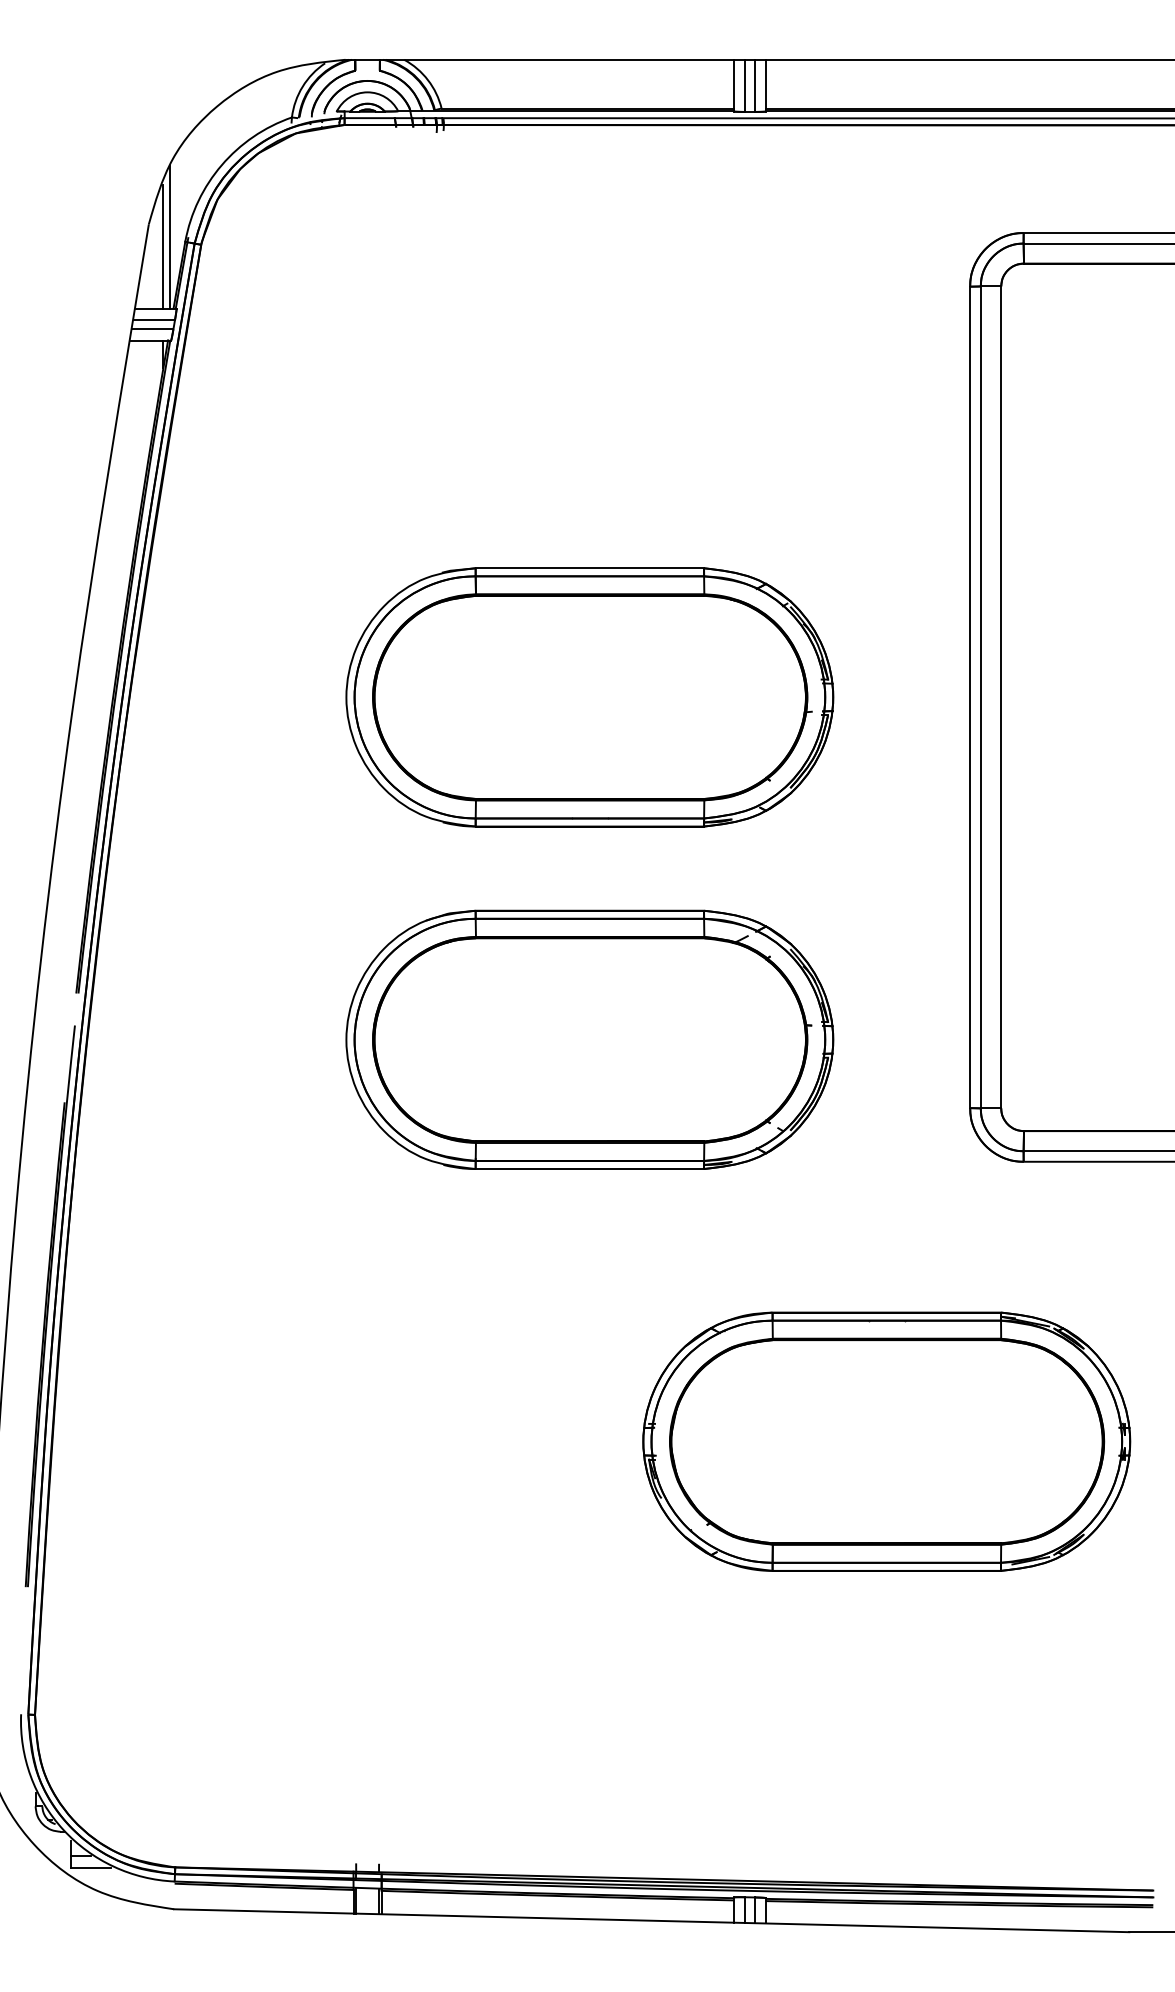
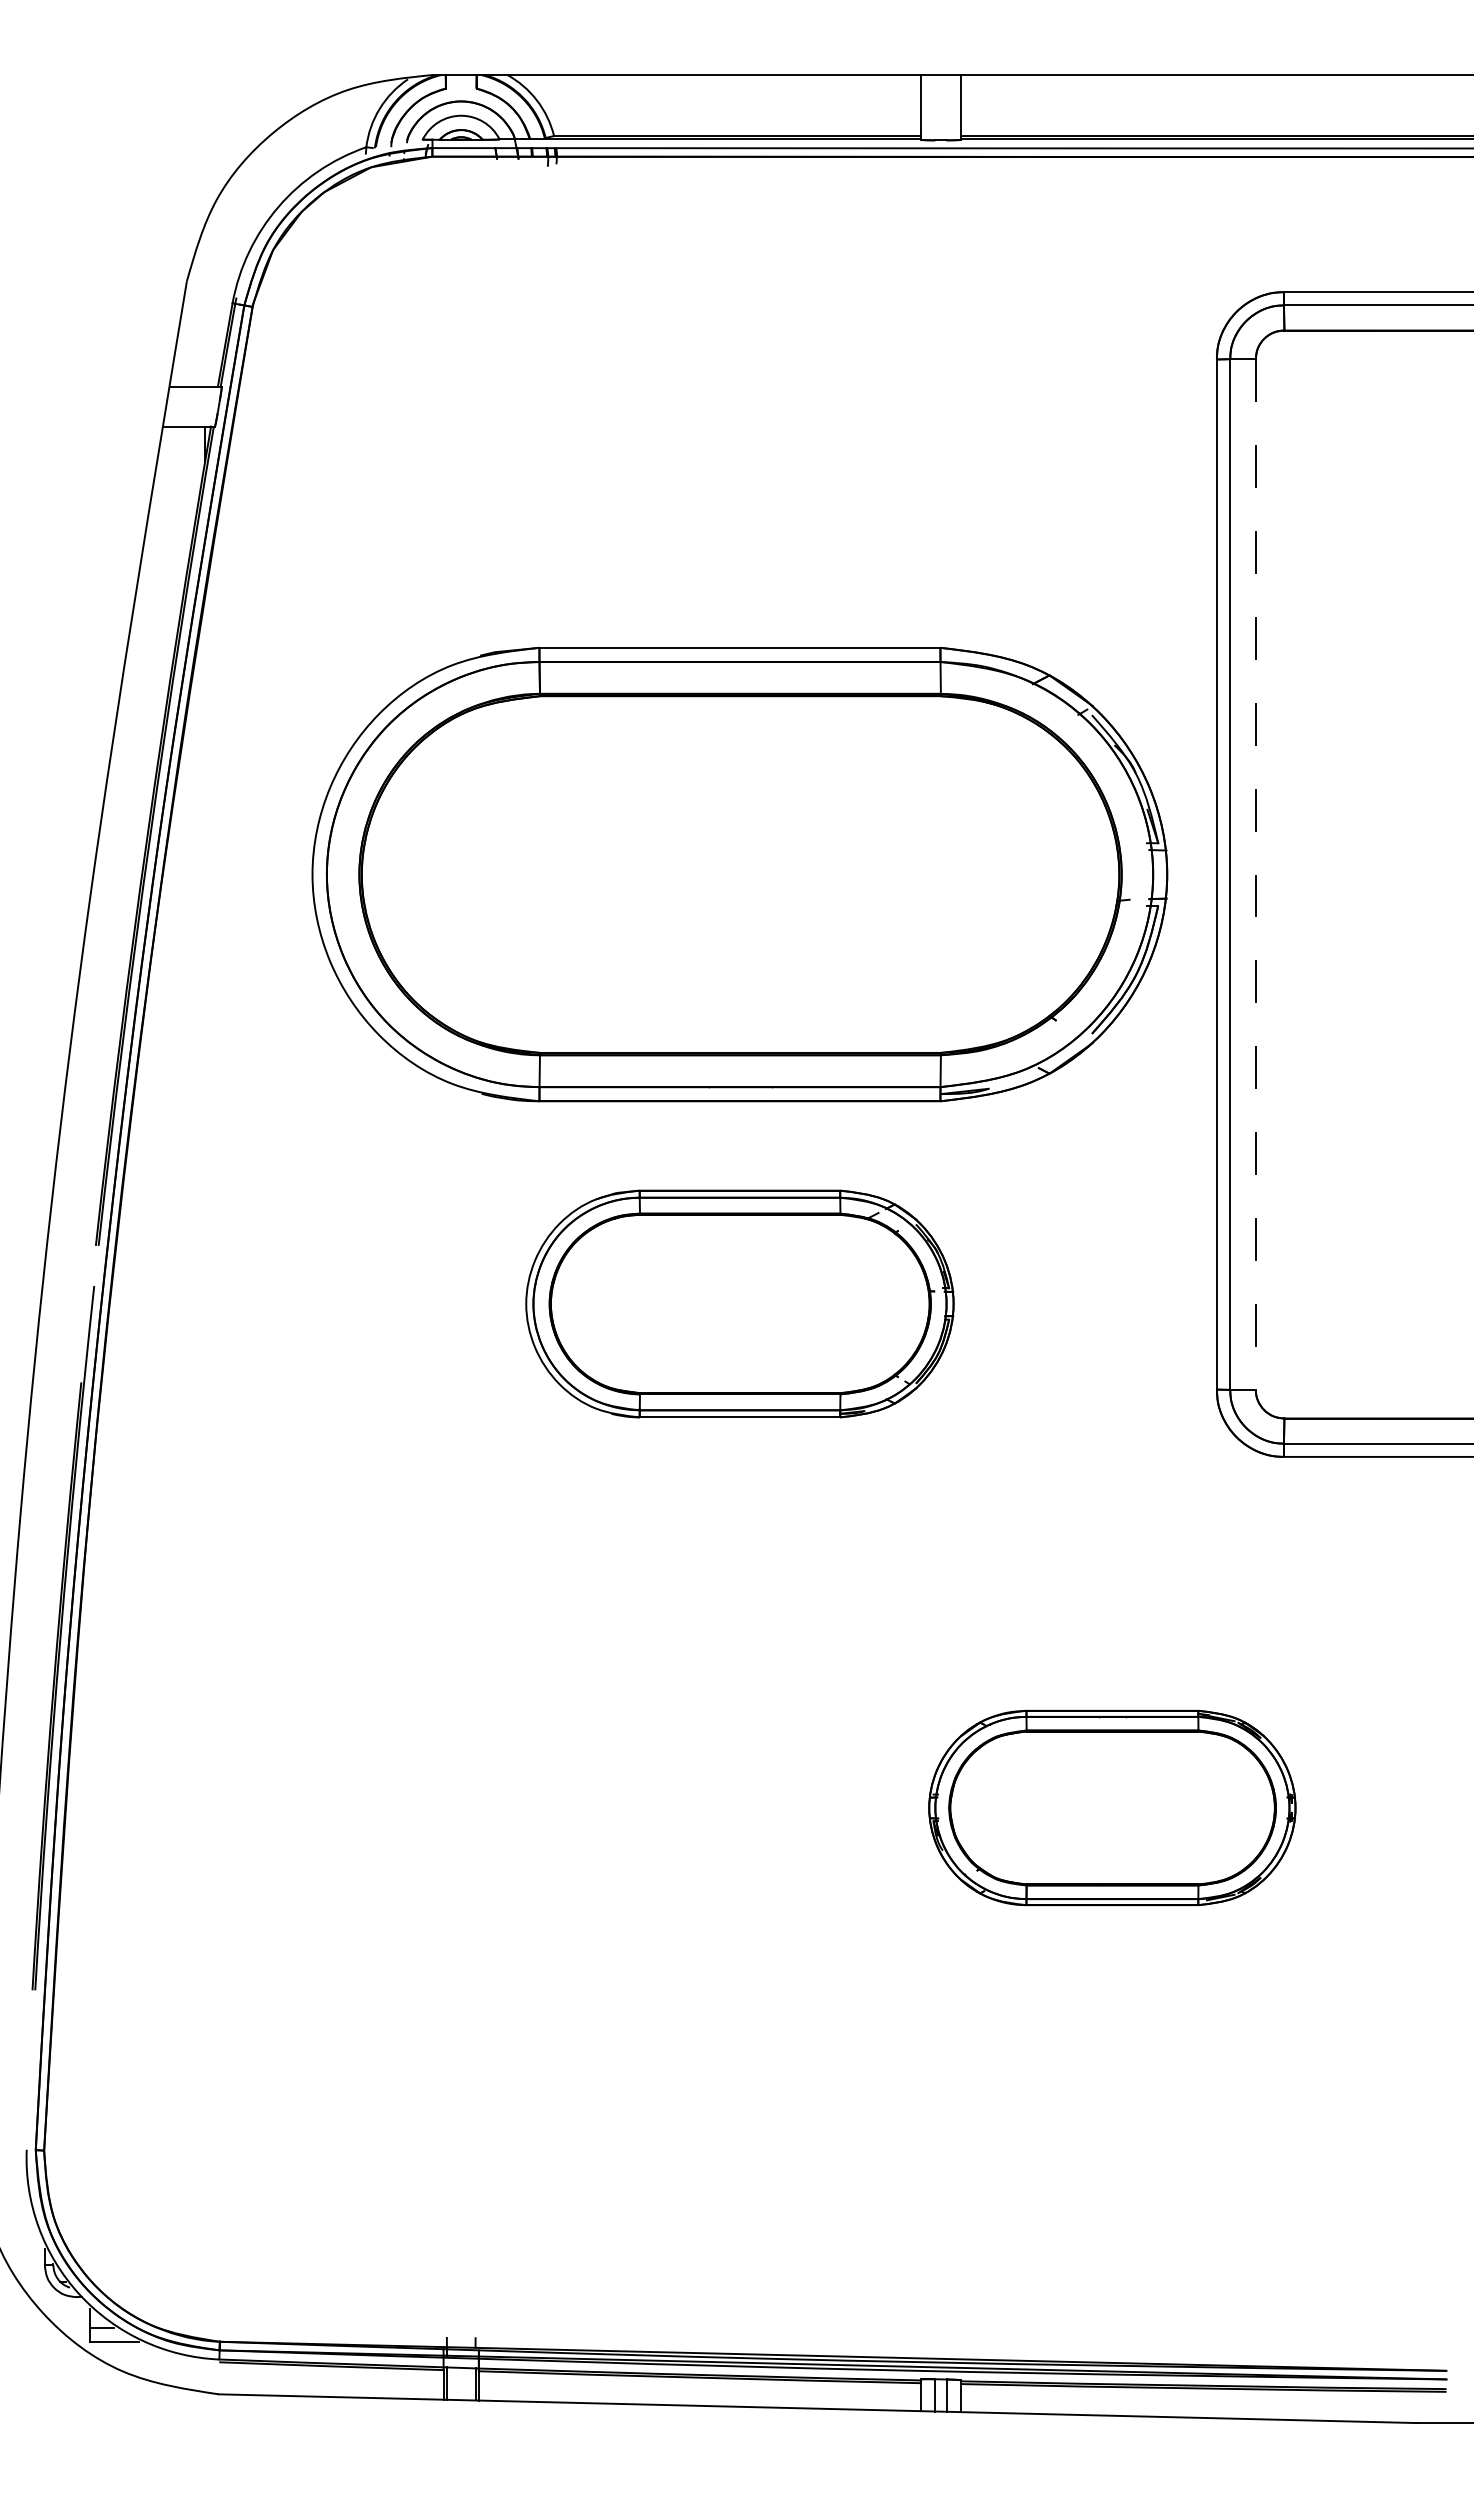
line: (745, 85) -> (935, 107), removed
line: (754, 85) -> (946, 107), removed
line: (170, 236) -> (213, 296), removed
line: (163, 246) -> (205, 308), removed
line: (154, 320) -> (193, 401), removed
line: (152, 328) -> (191, 412), removed
part: (589, 697) -> (739, 874), size x1.4
line: (1000, 698) -> (1255, 875), solid -> dashed
part: (589, 1039) -> (739, 1303), size x0.7
part: (886, 1441) -> (1112, 1807), size x0.6

